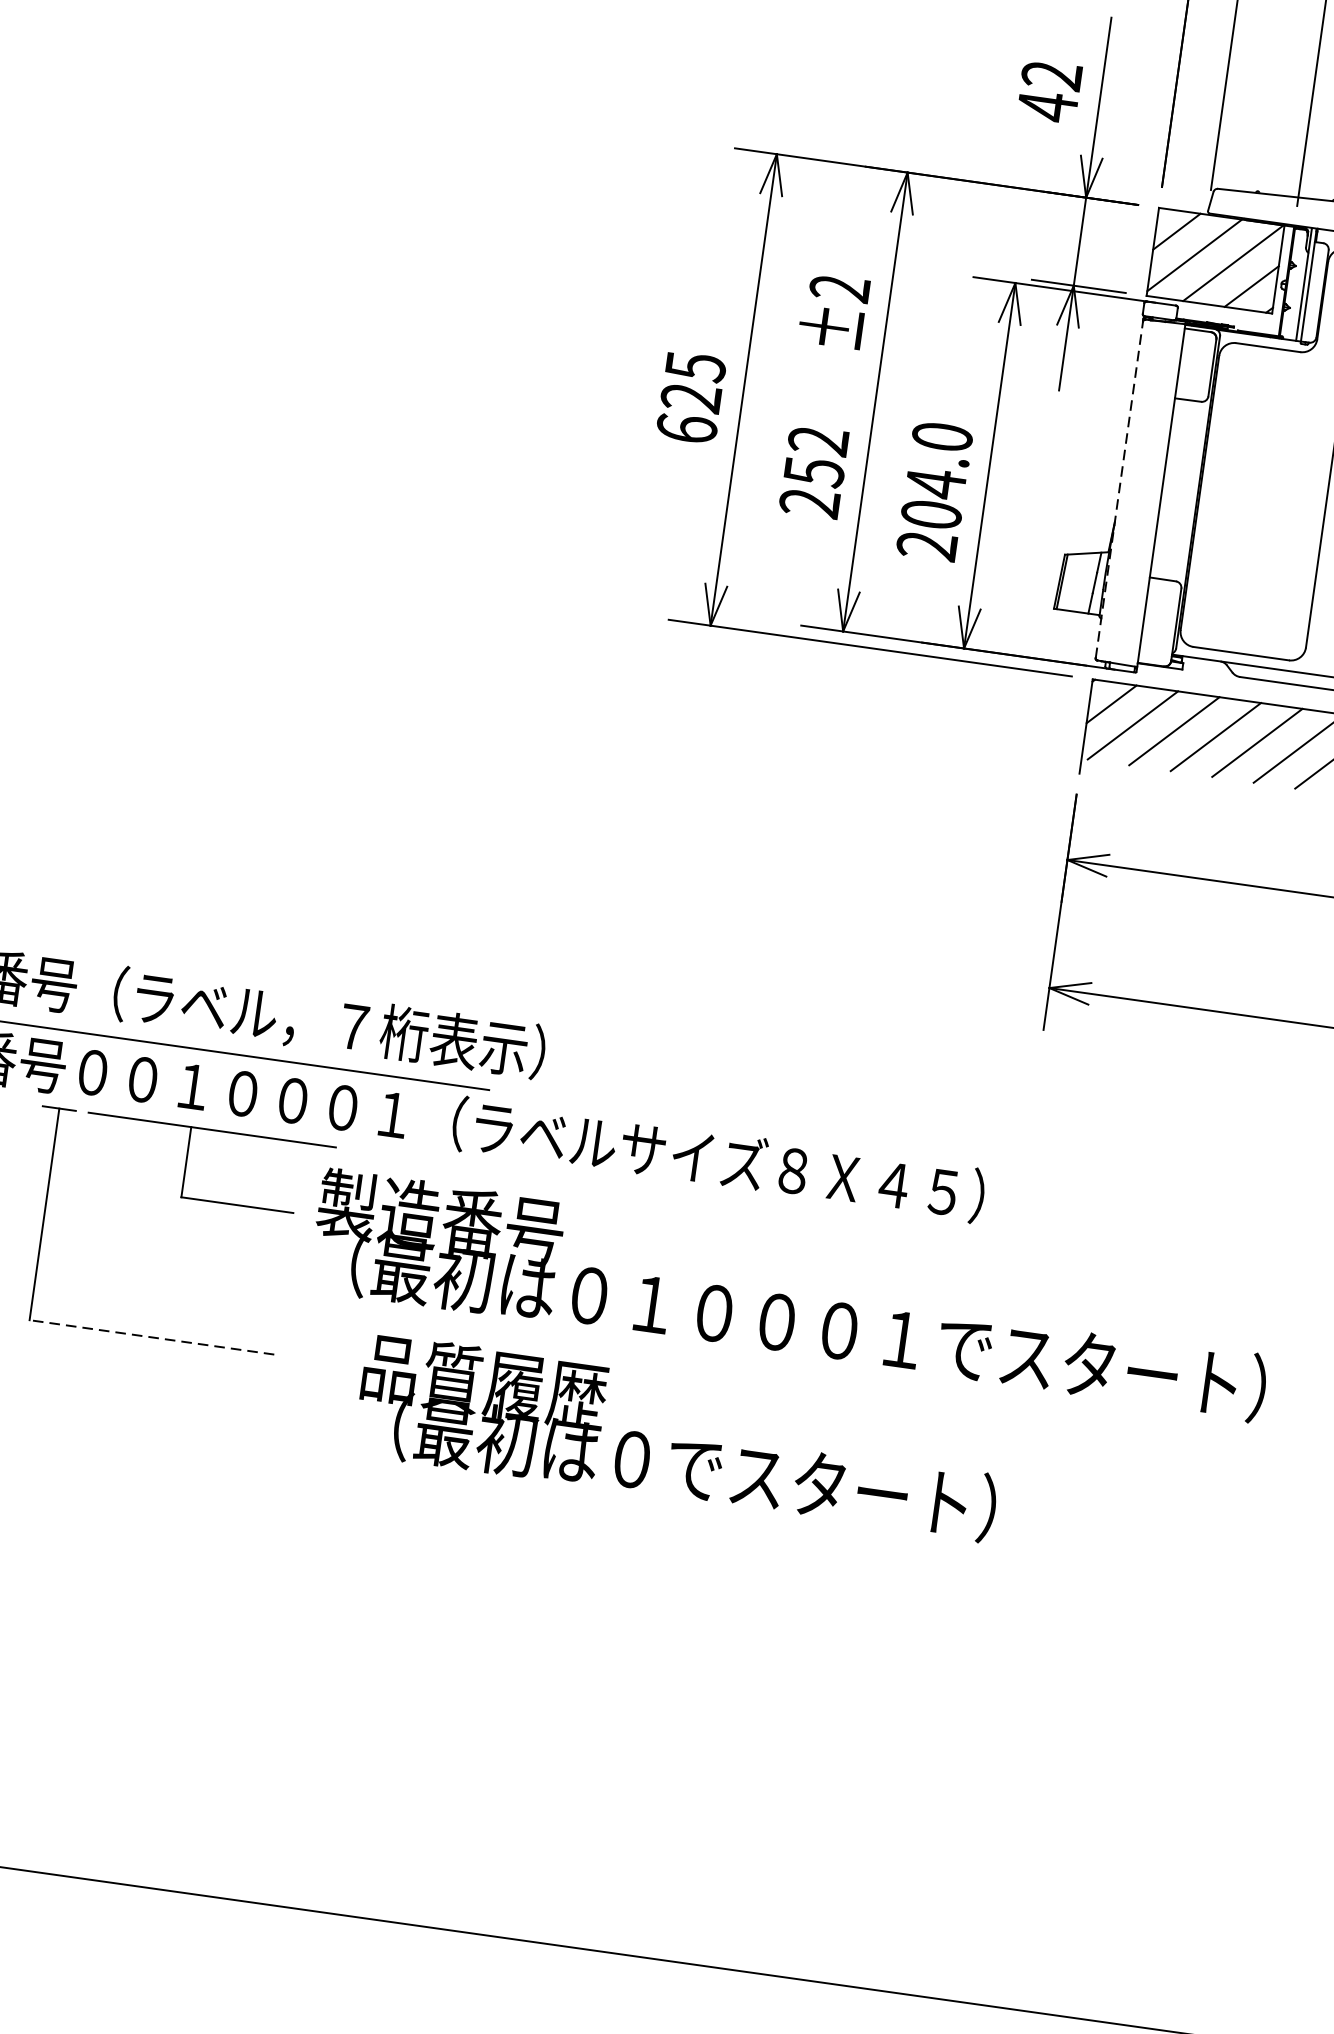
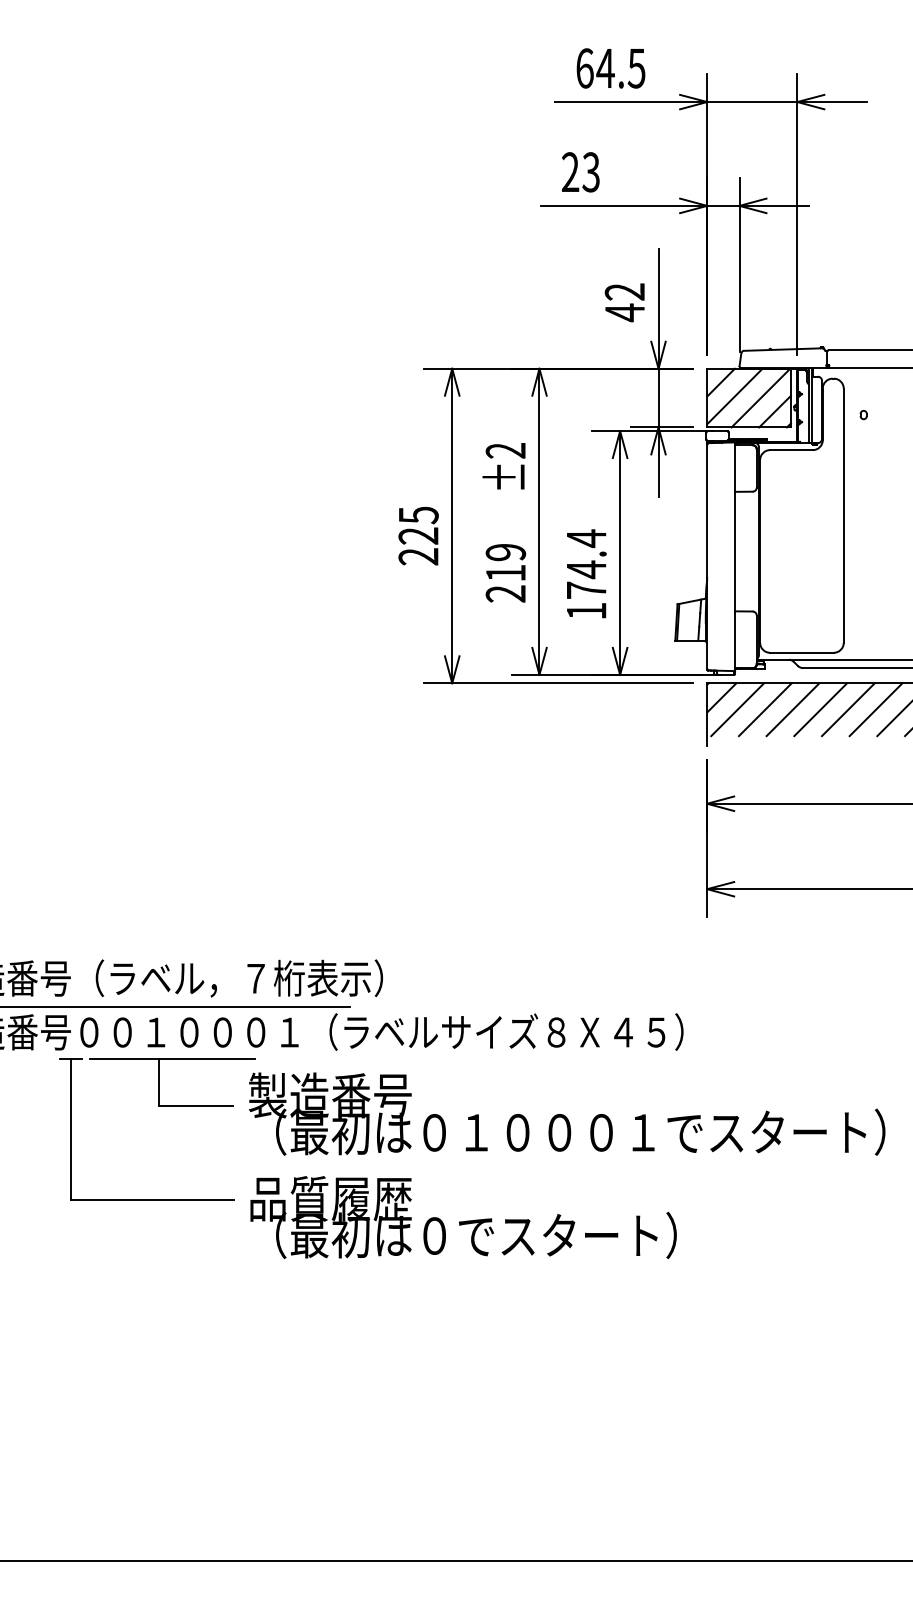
text: (686, 428) -> (418, 556), 625 -> 225
text: (817, 457) -> (506, 563), 252 -> 219
line: (1120, 487) -> (707, 555), dashed -> solid
text: (934, 490) -> (586, 574), 204.0 -> 174.4
line: (152, 1337) -> (152, 1200), dashed -> solid
text: (679, 1437) -> (463, 1217), moved

